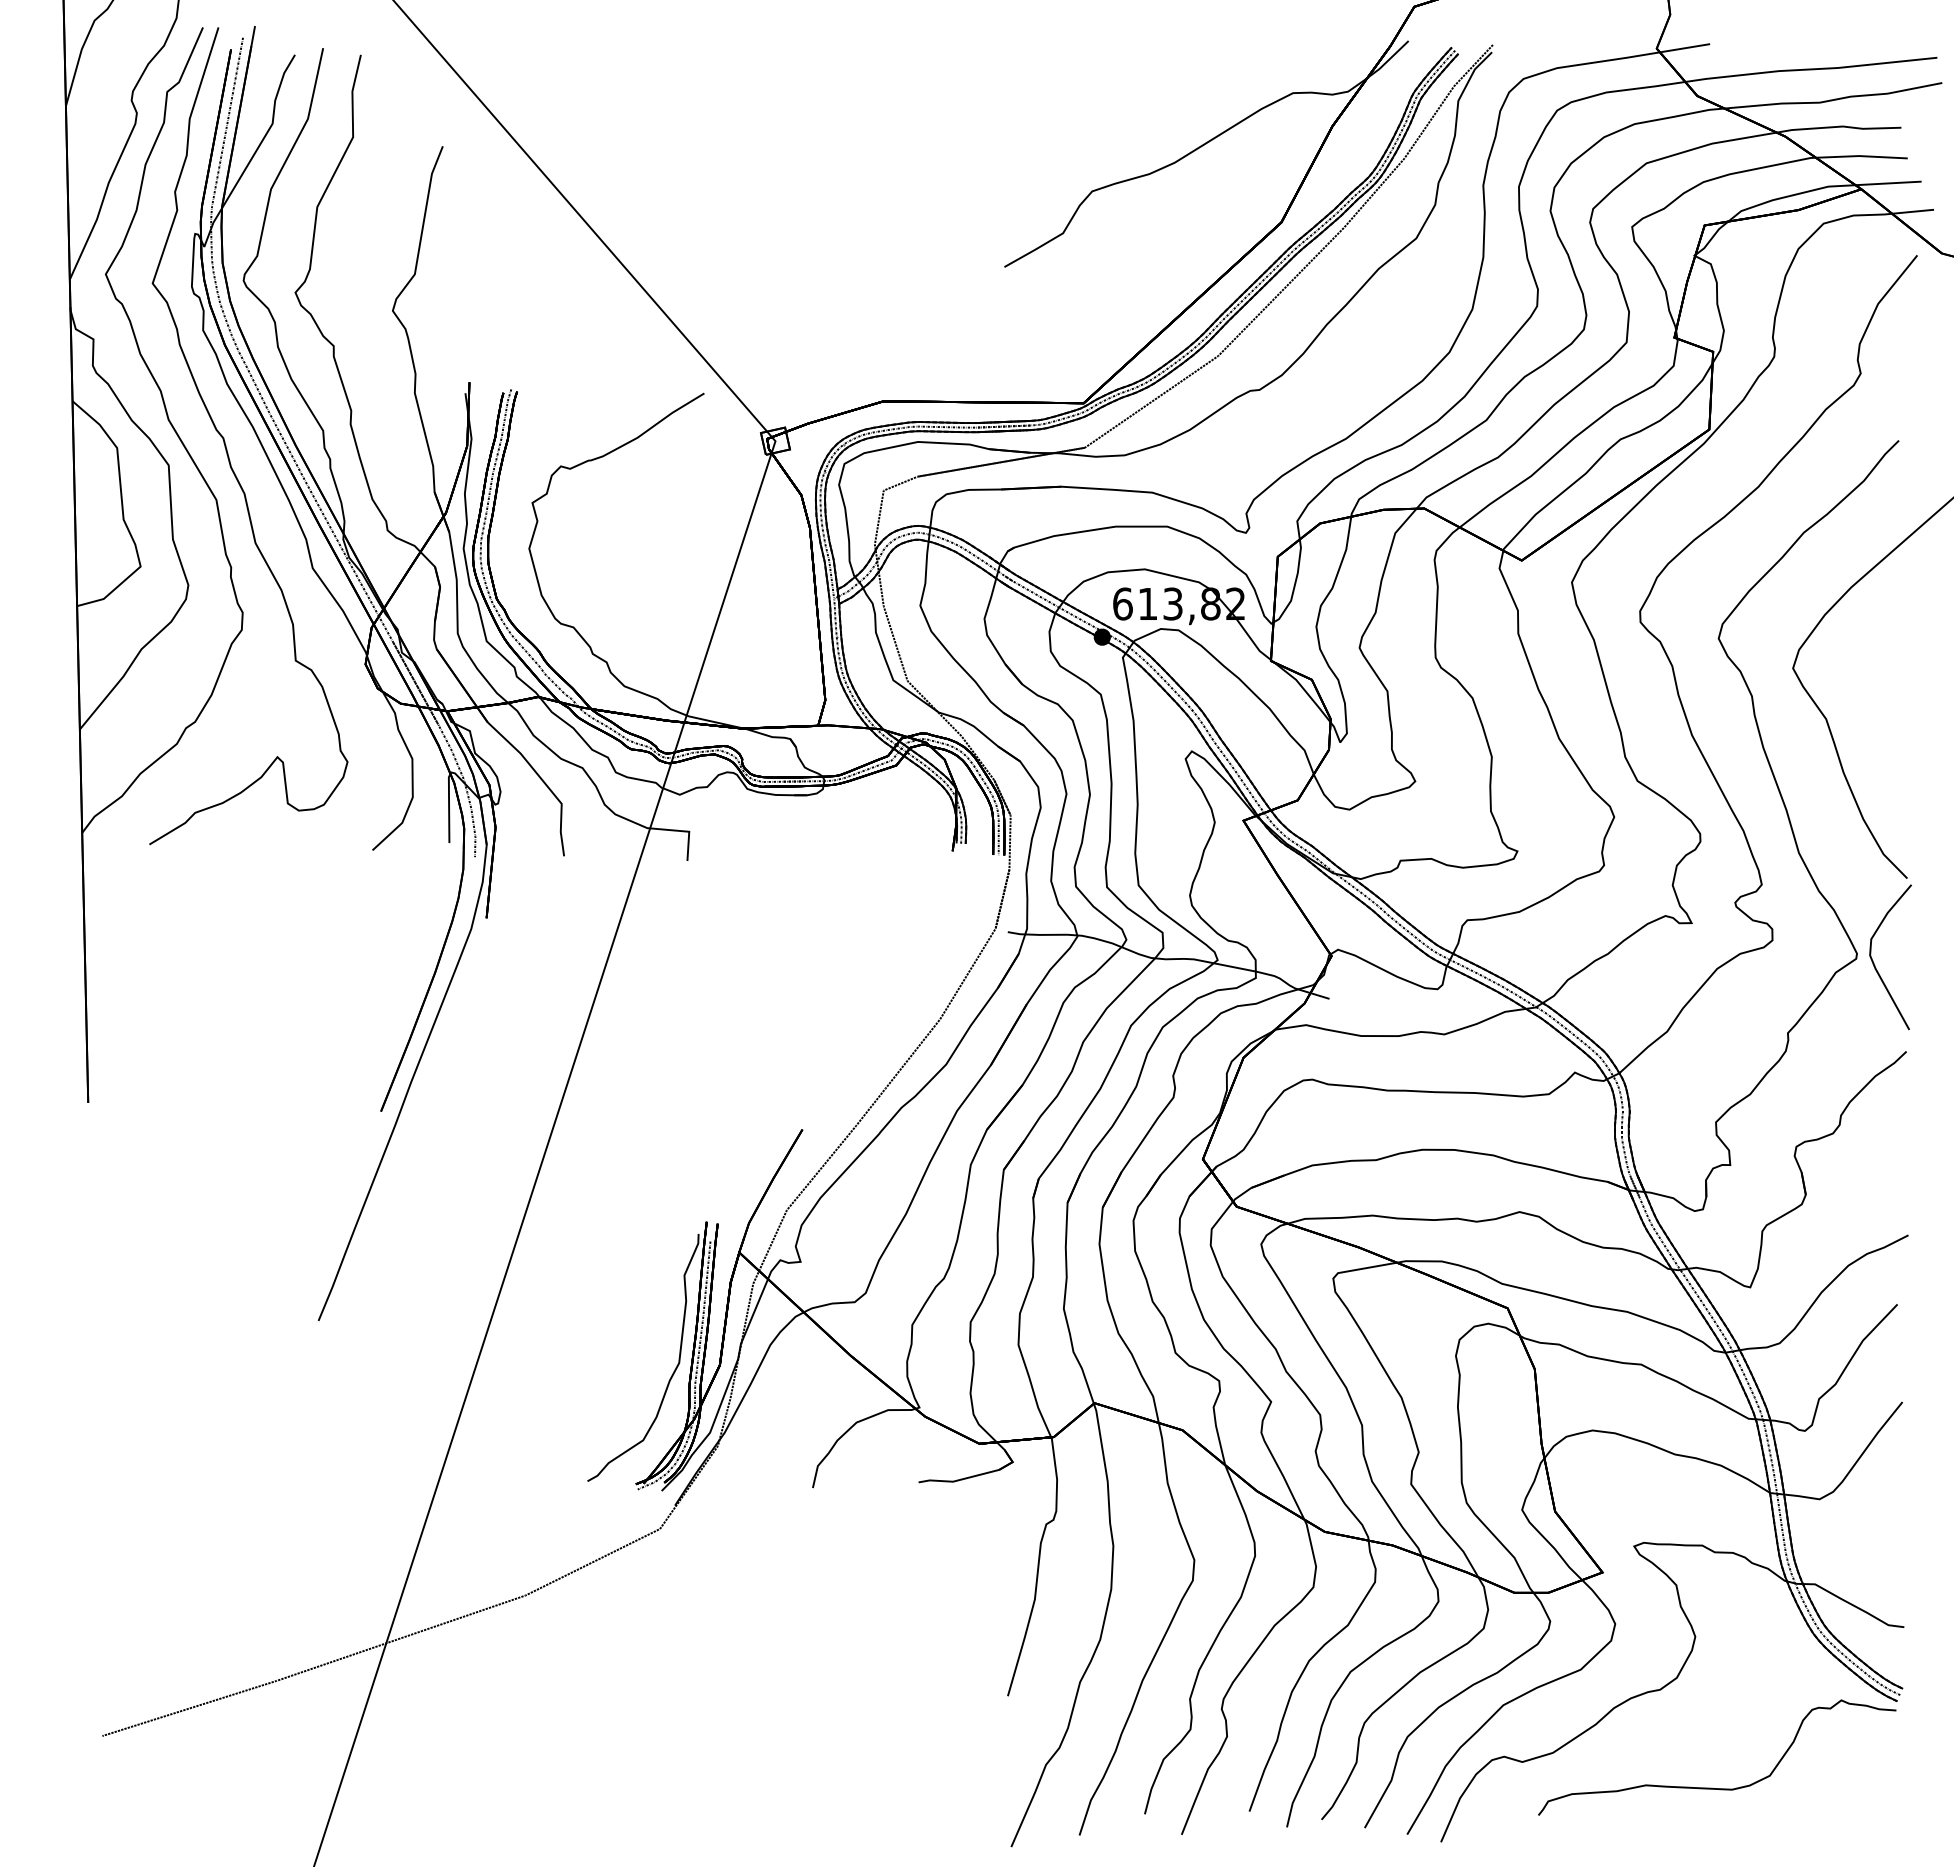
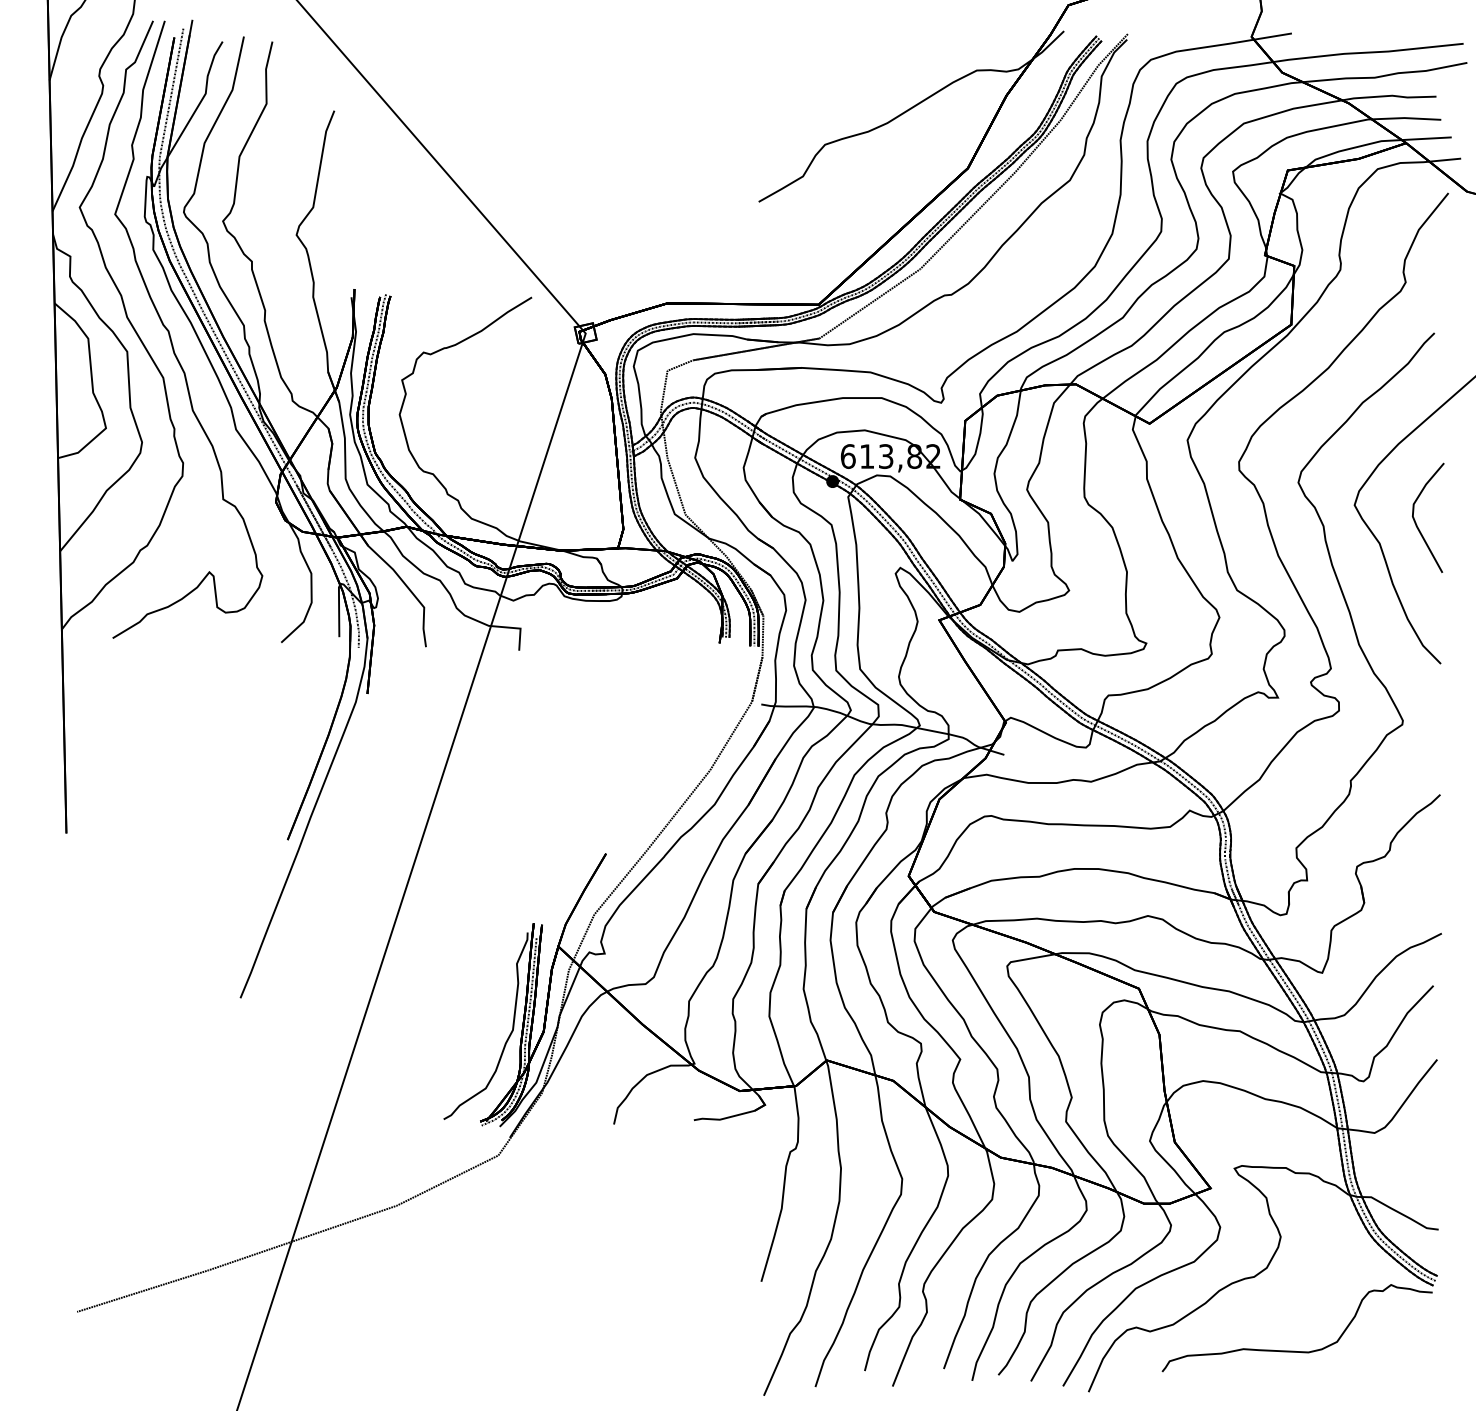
part: (1875, 965) -> (1416, 524), moved

